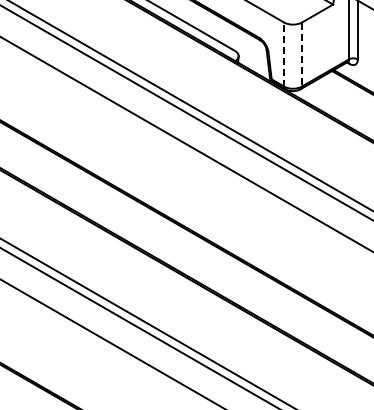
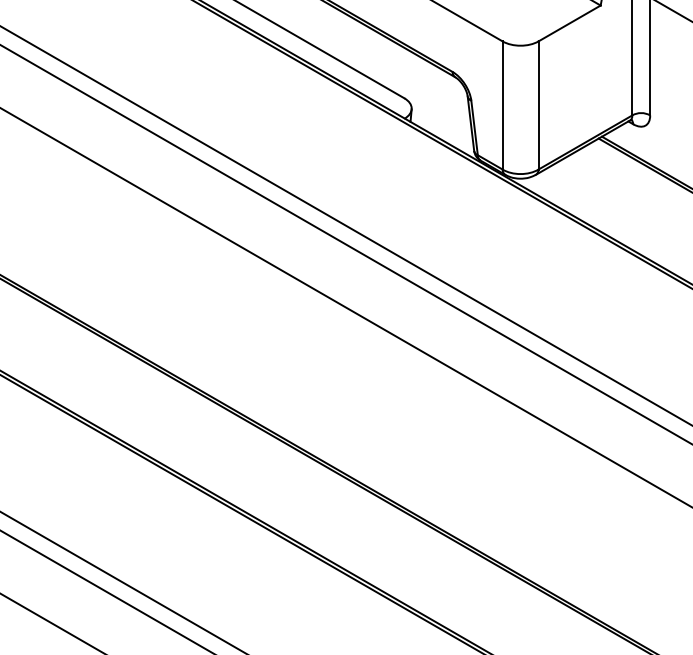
line: (284, 54) -> (503, 105), dashed -> solid
line: (302, 55) -> (539, 107), dashed -> solid

